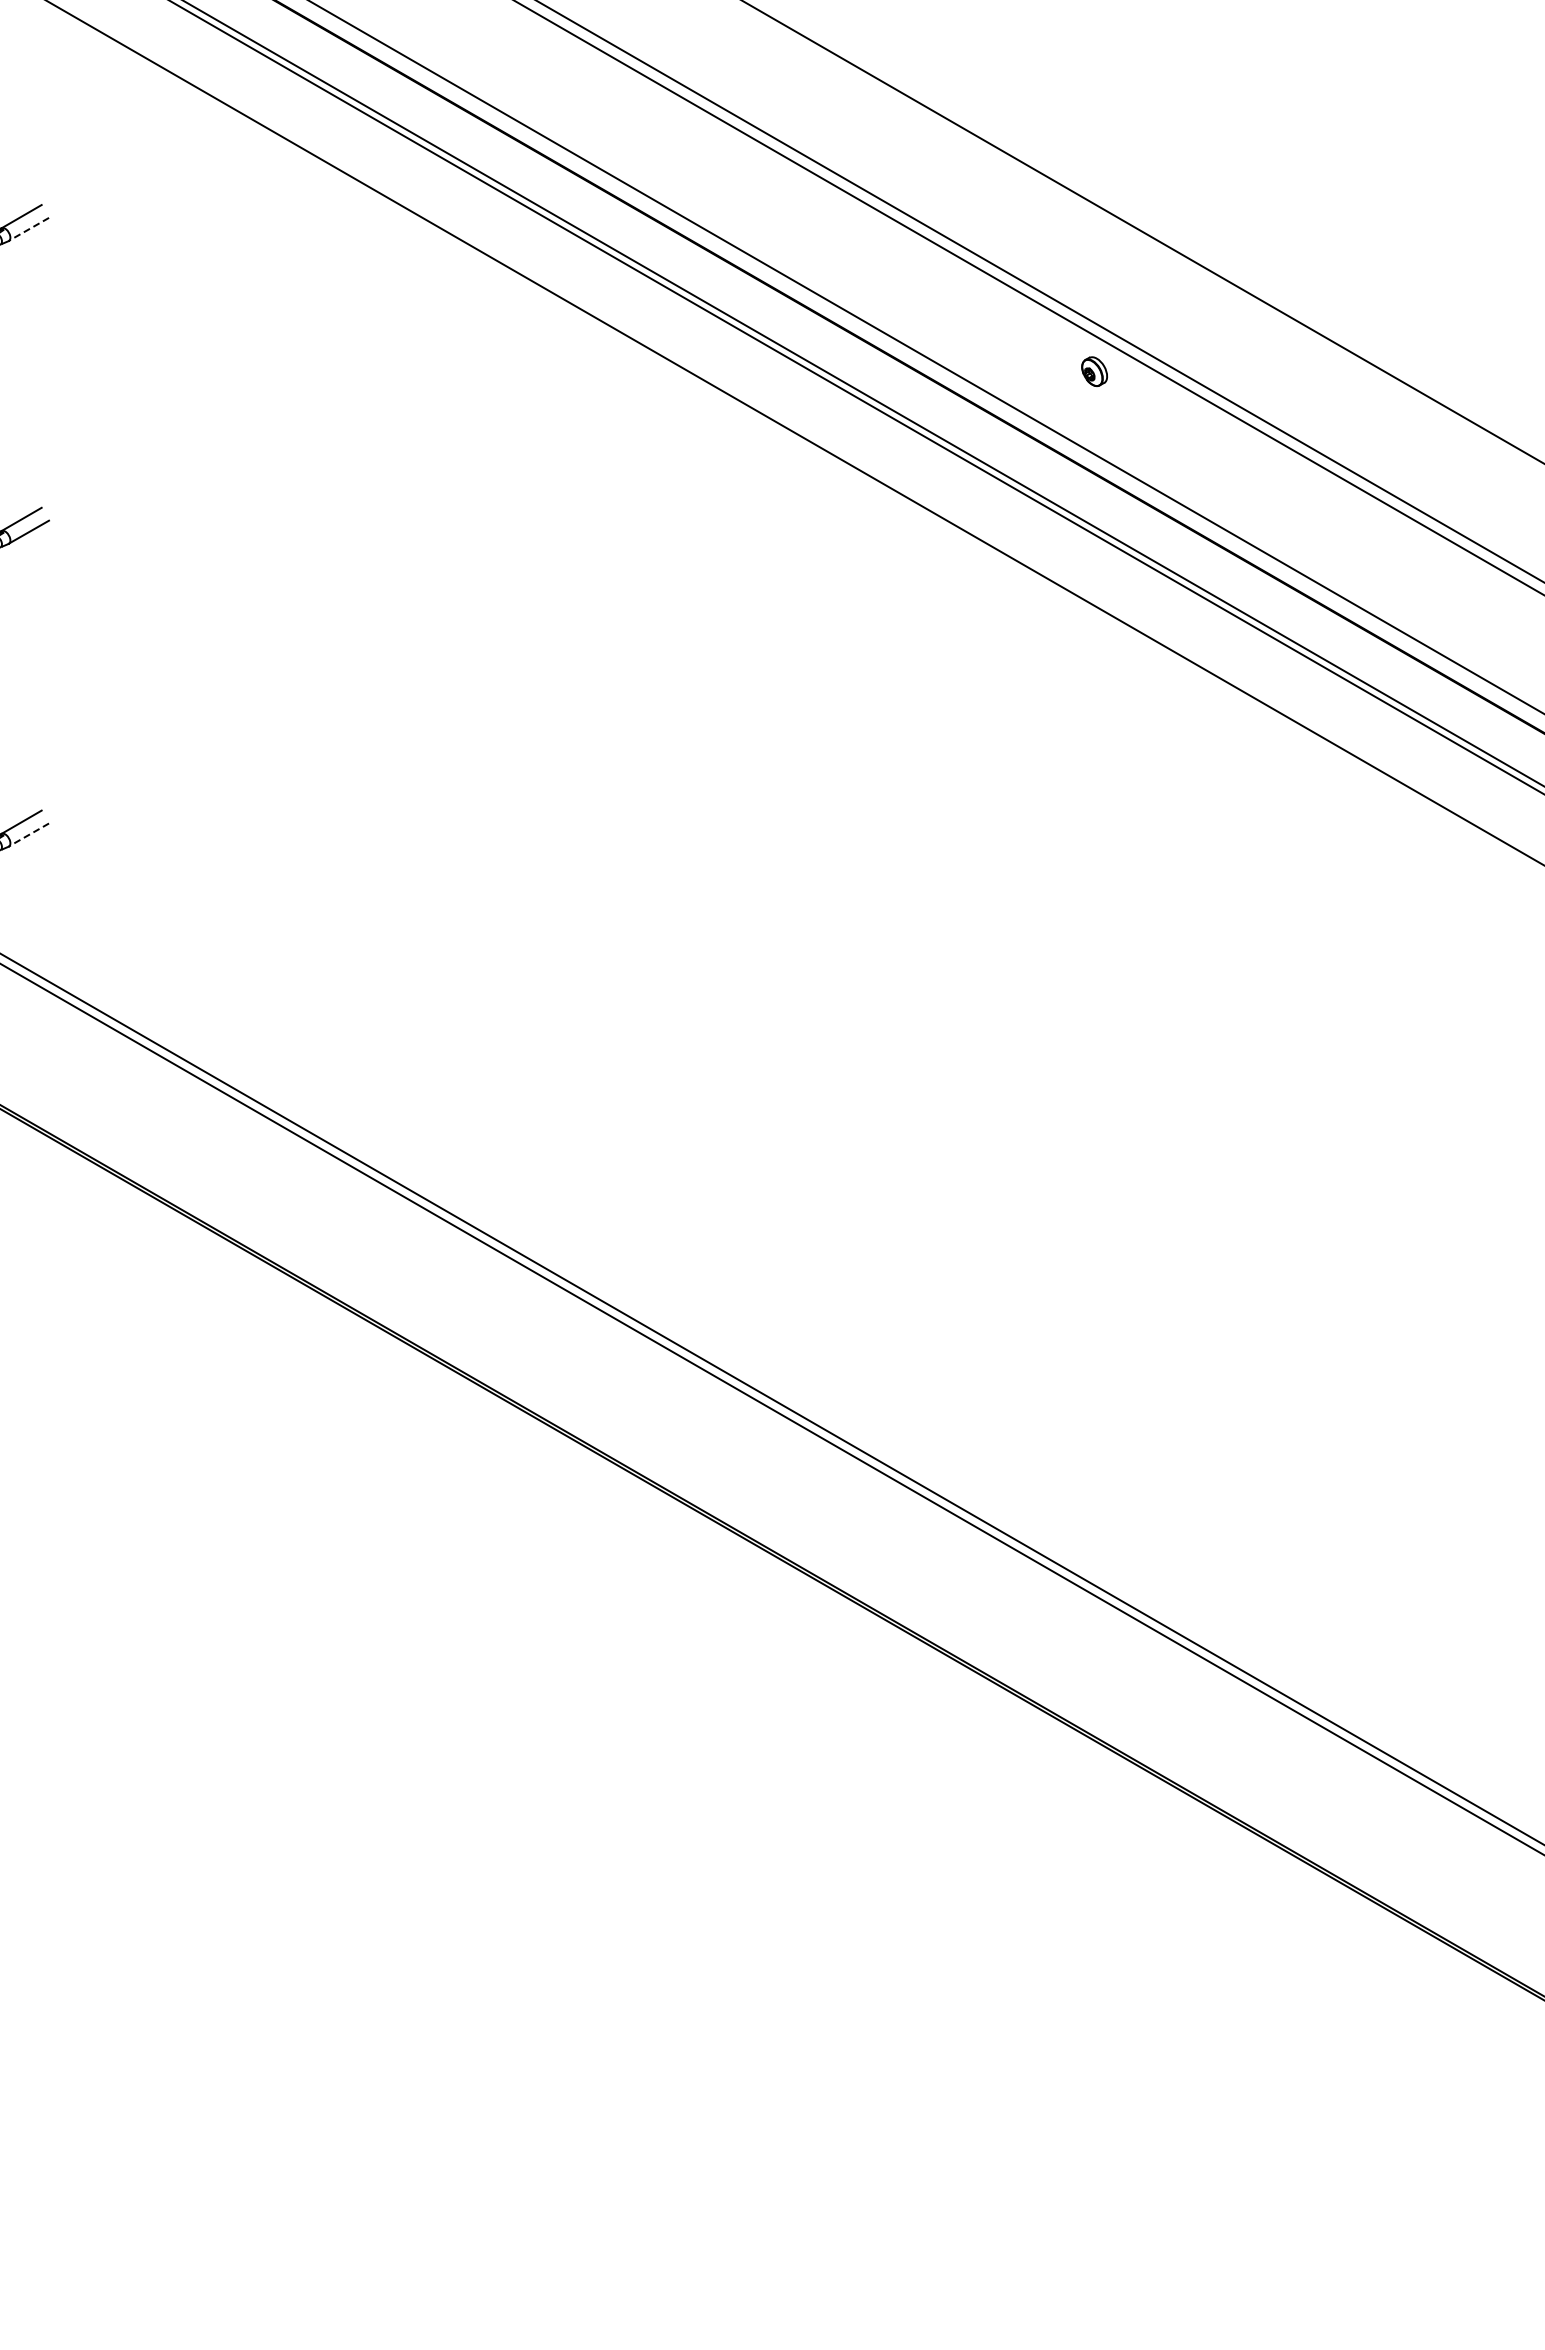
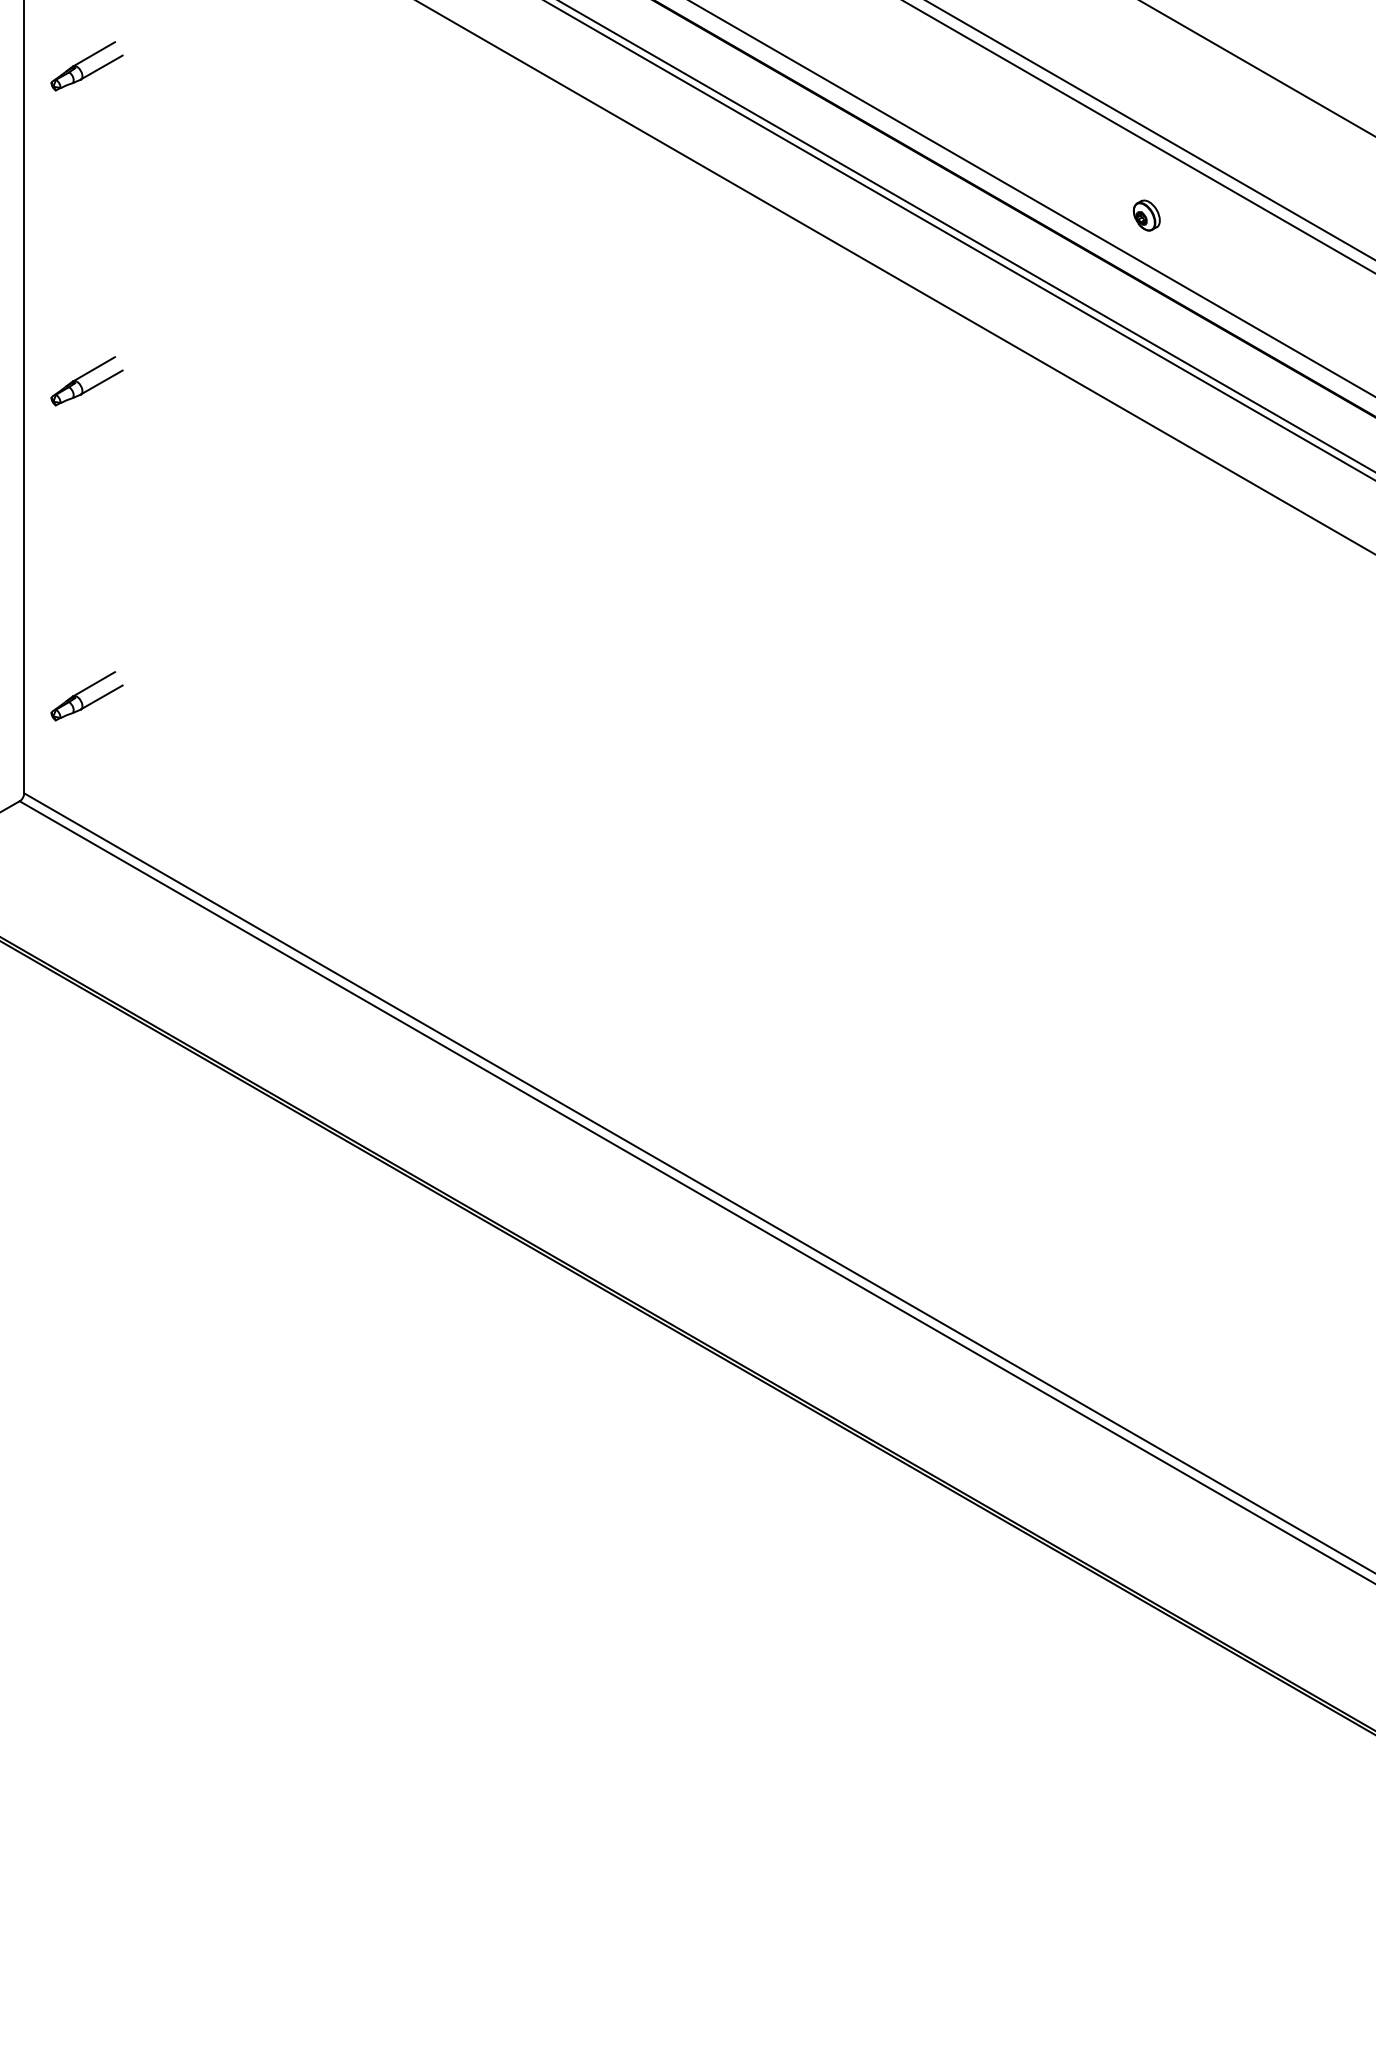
line: (28, 229) -> (101, 67), dashed -> solid
part: (1094, 371) -> (1146, 215), moved
line: (28, 835) -> (101, 698), dashed -> solid

